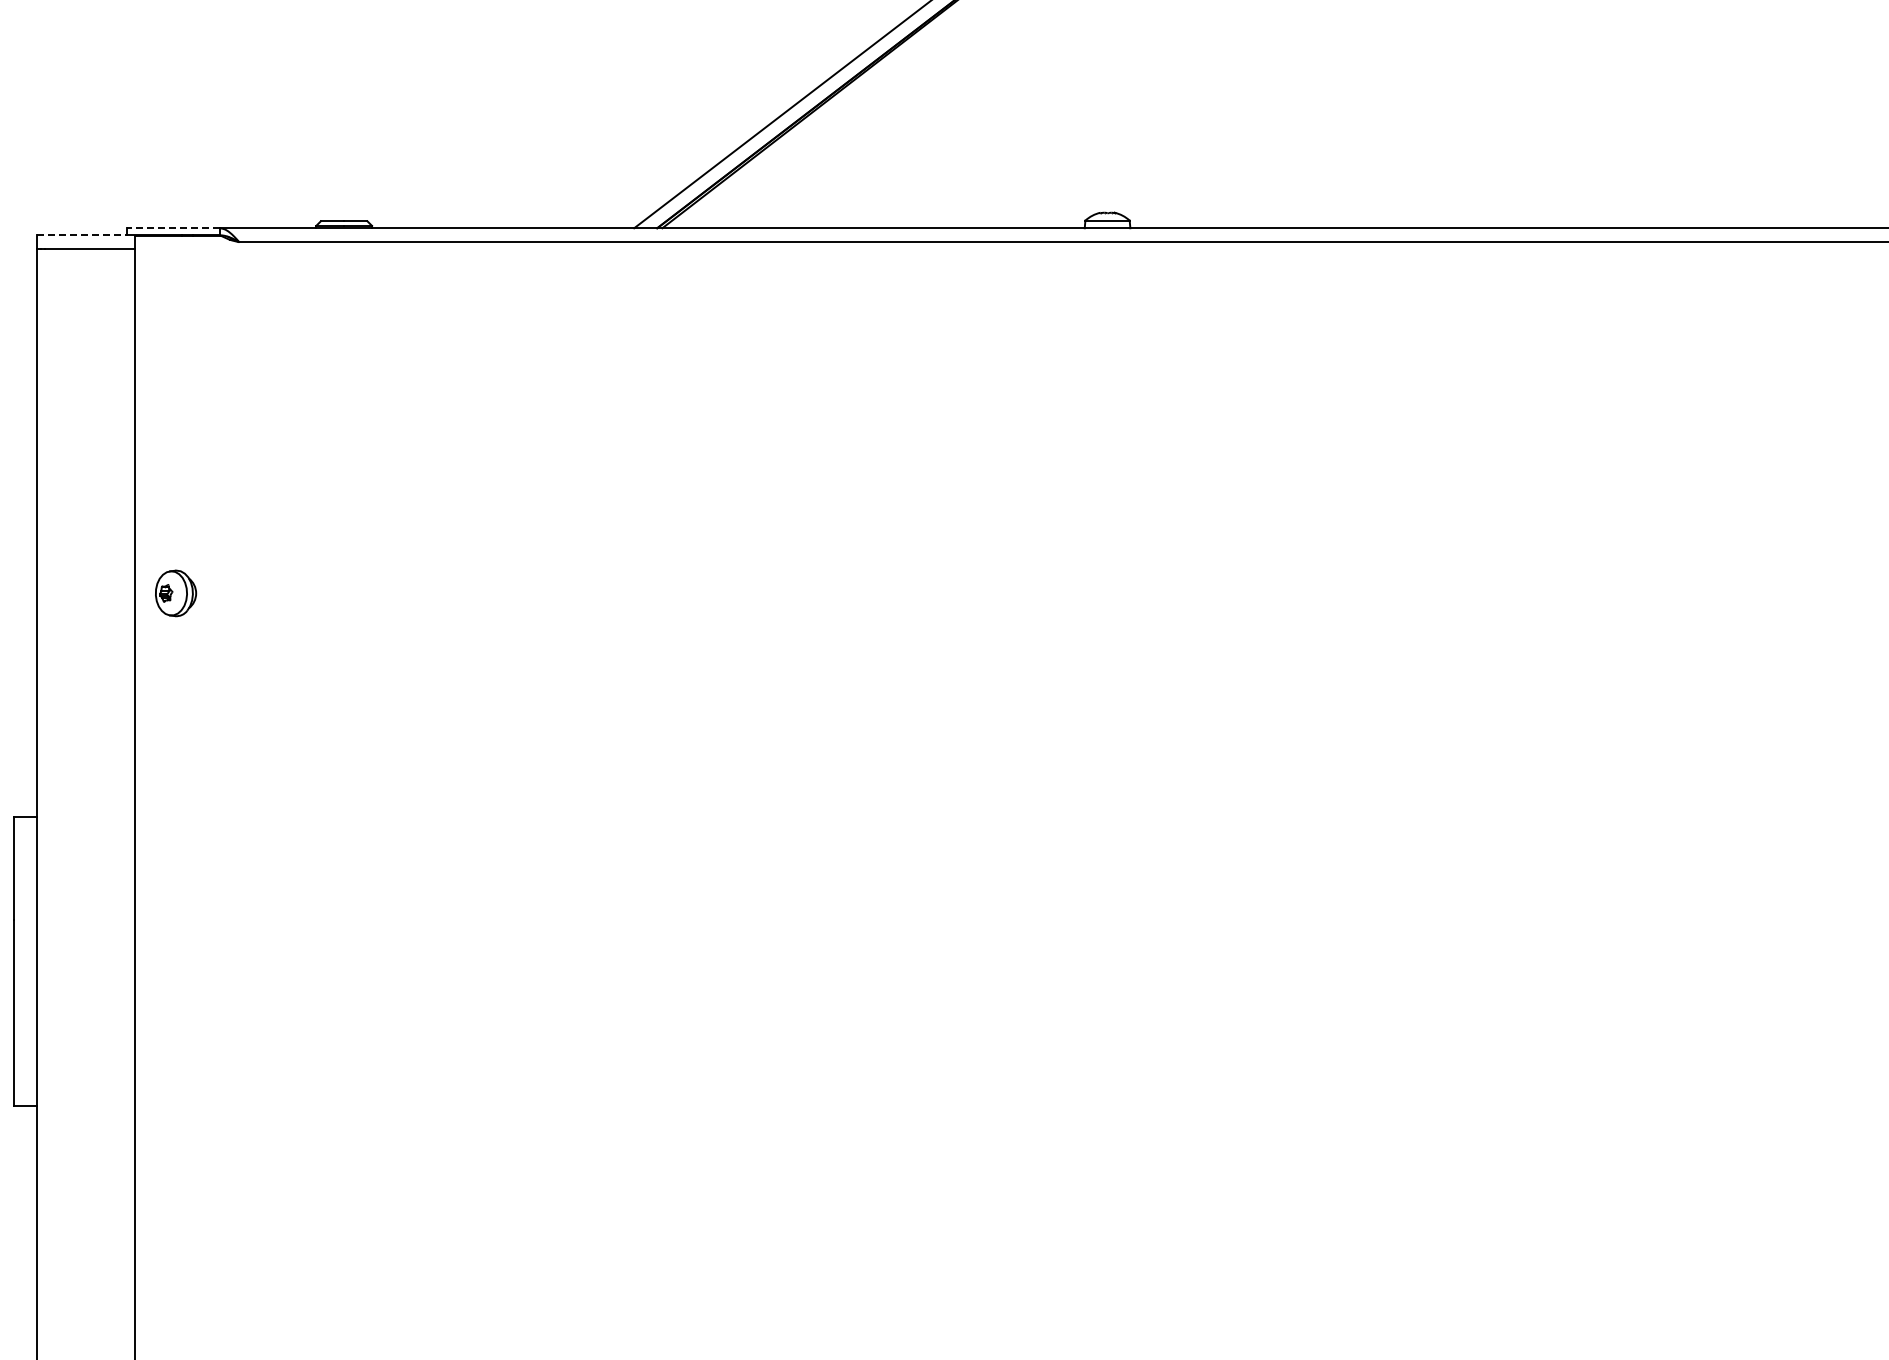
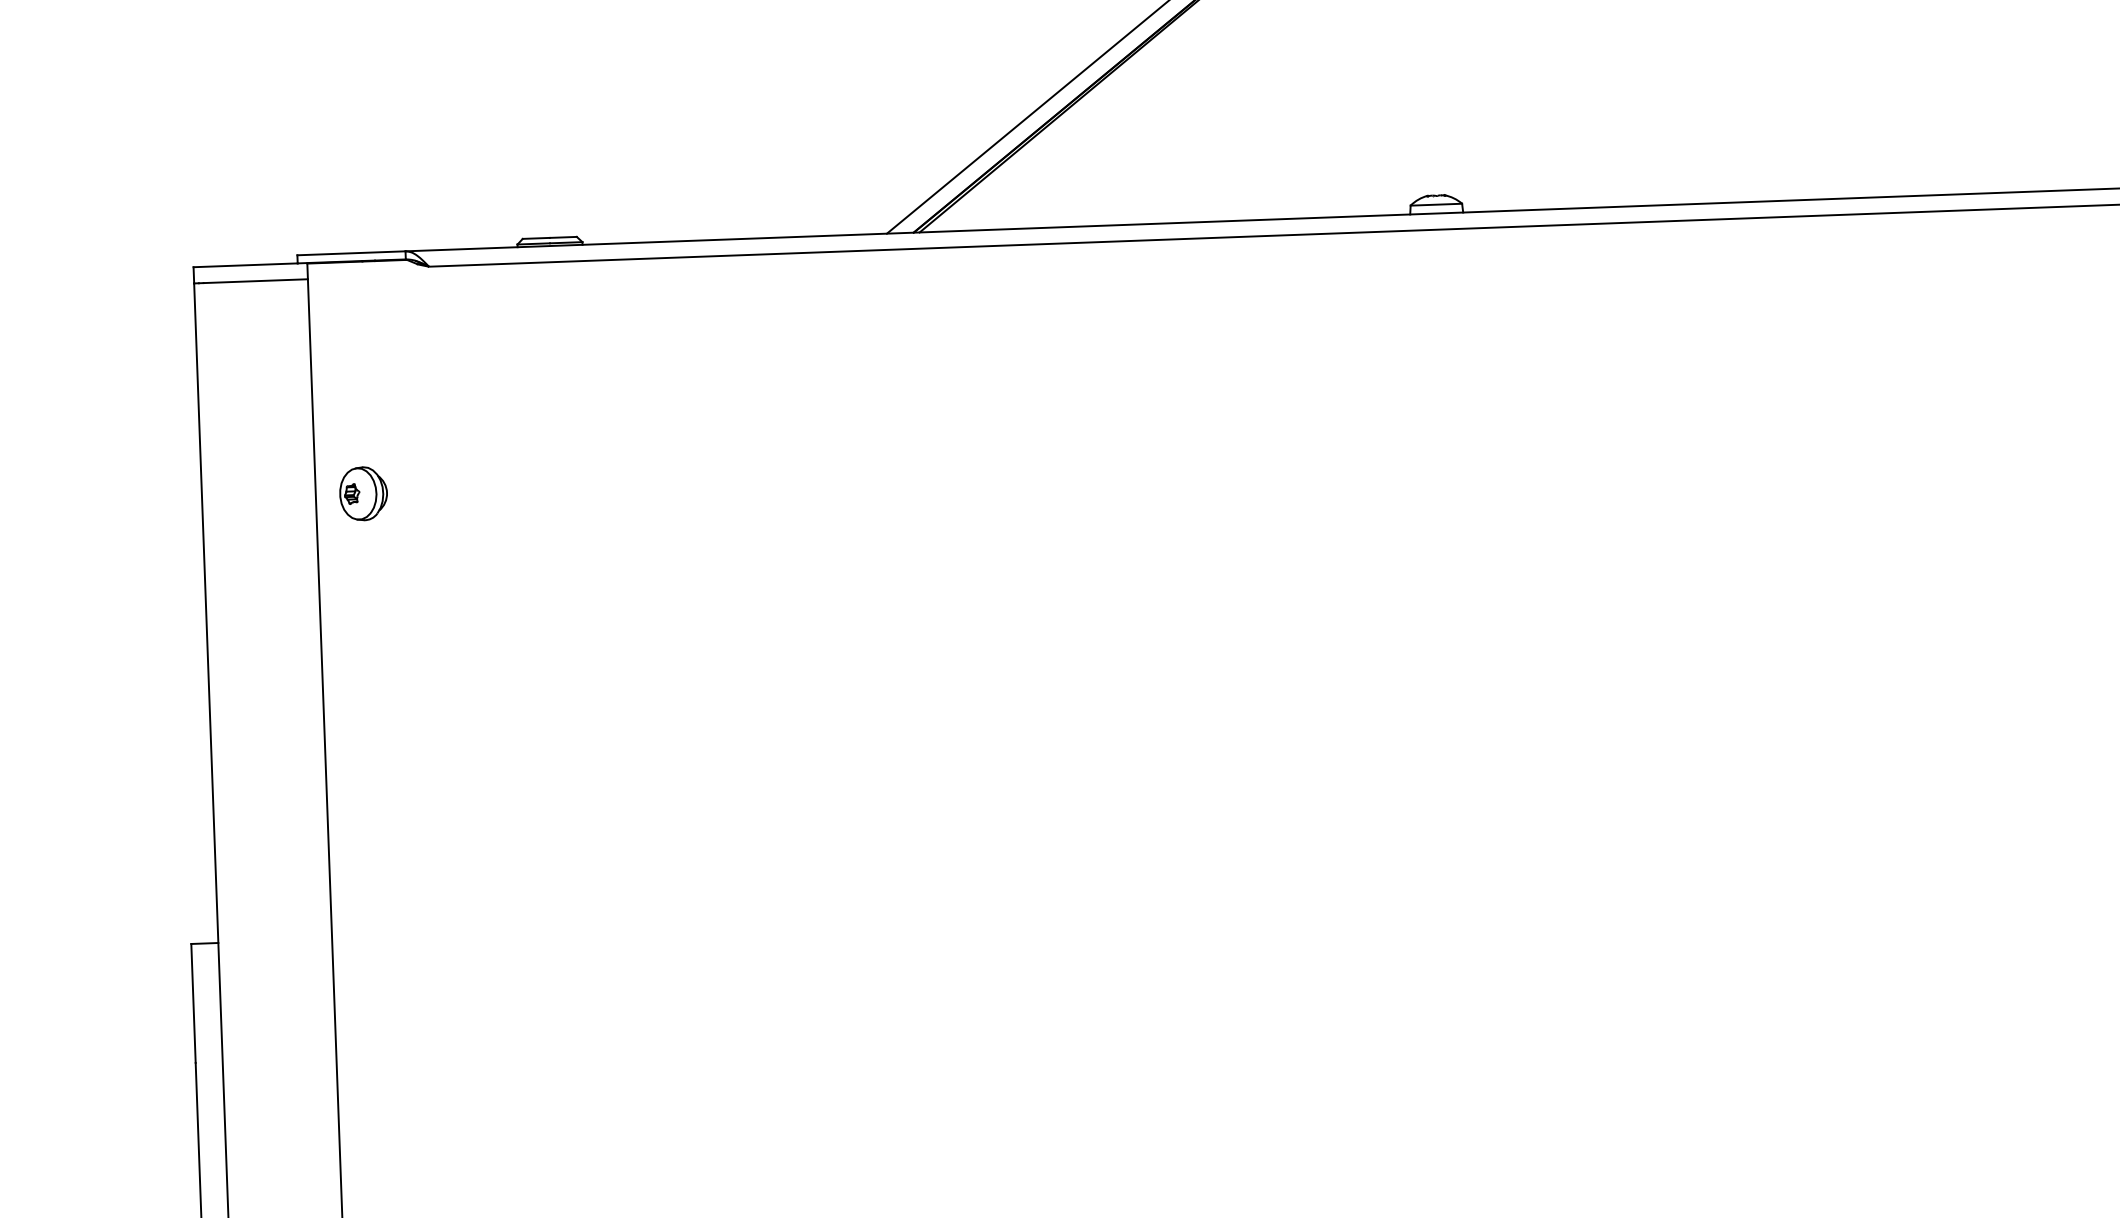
line: (173, 228) -> (351, 253), dashed -> solid
line: (81, 235) -> (245, 265), dashed -> solid
part: (176, 593) -> (364, 493), moved

